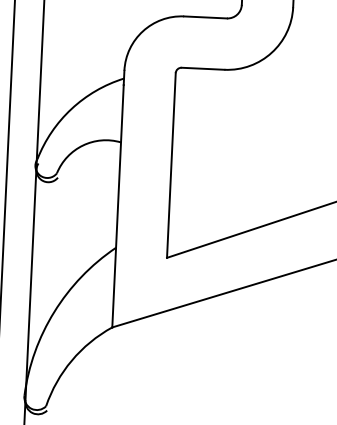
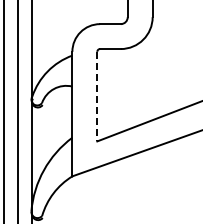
line: (171, 165) -> (97, 96), solid -> dashed

